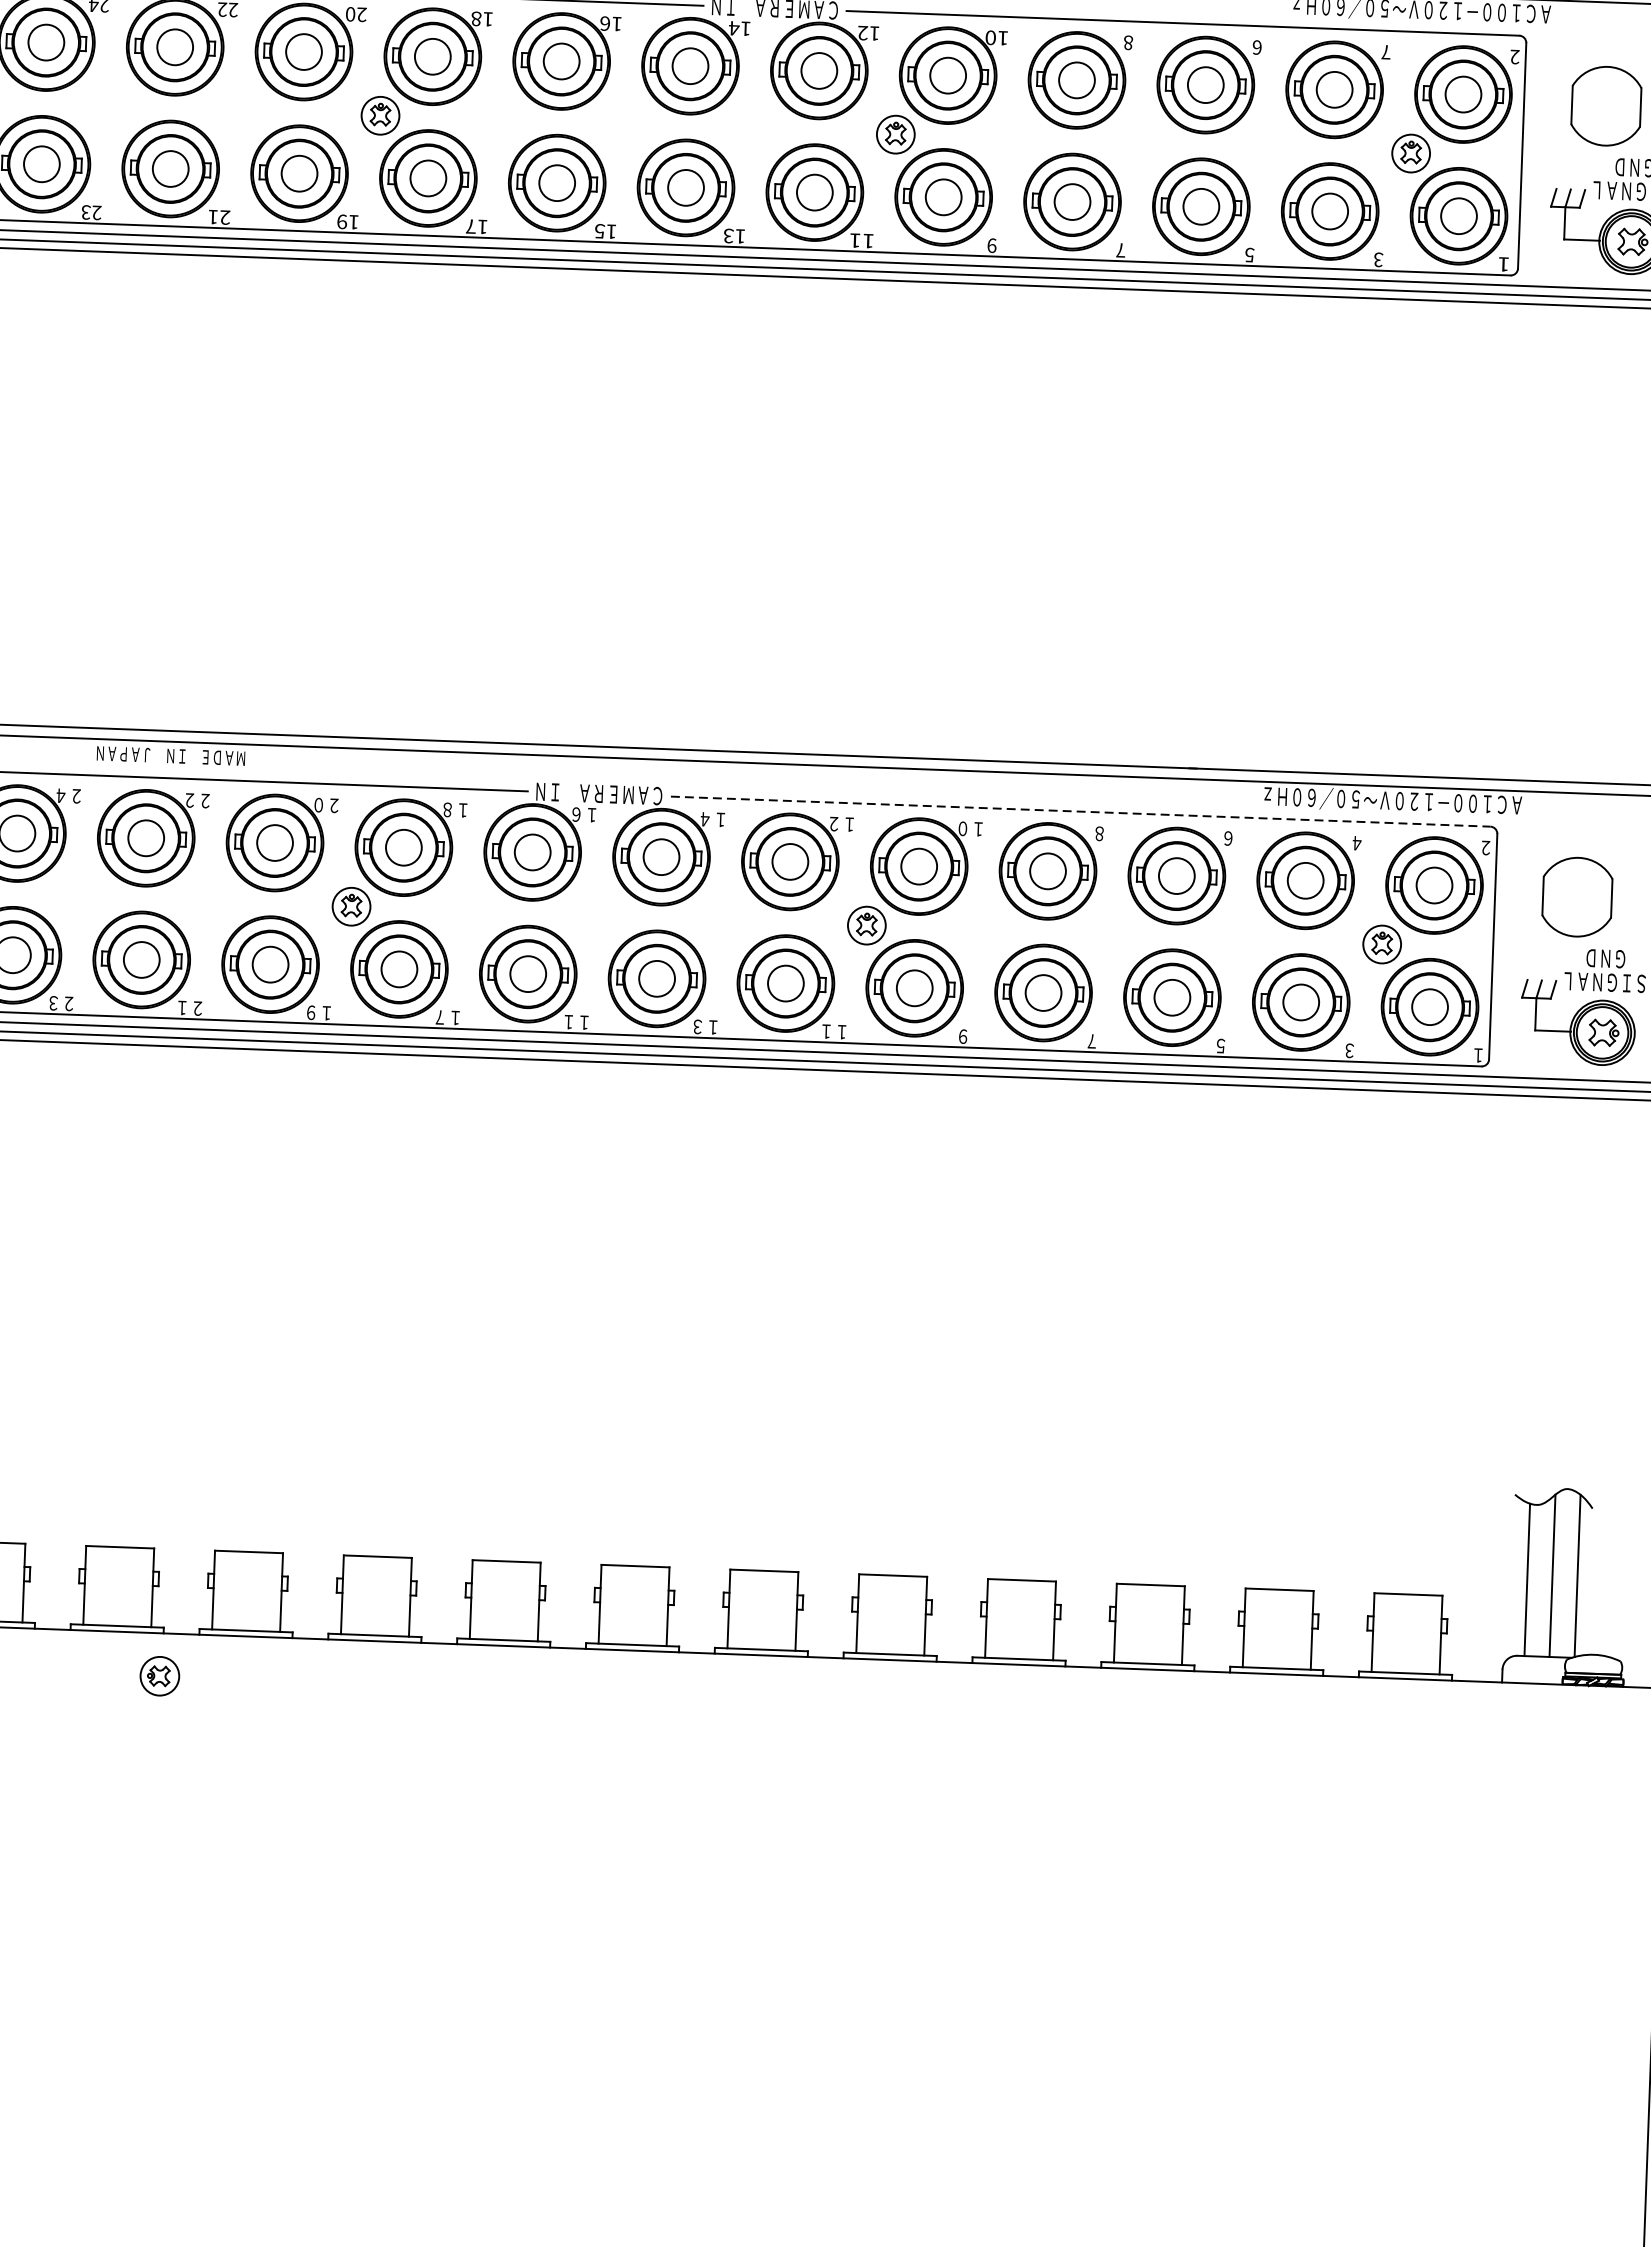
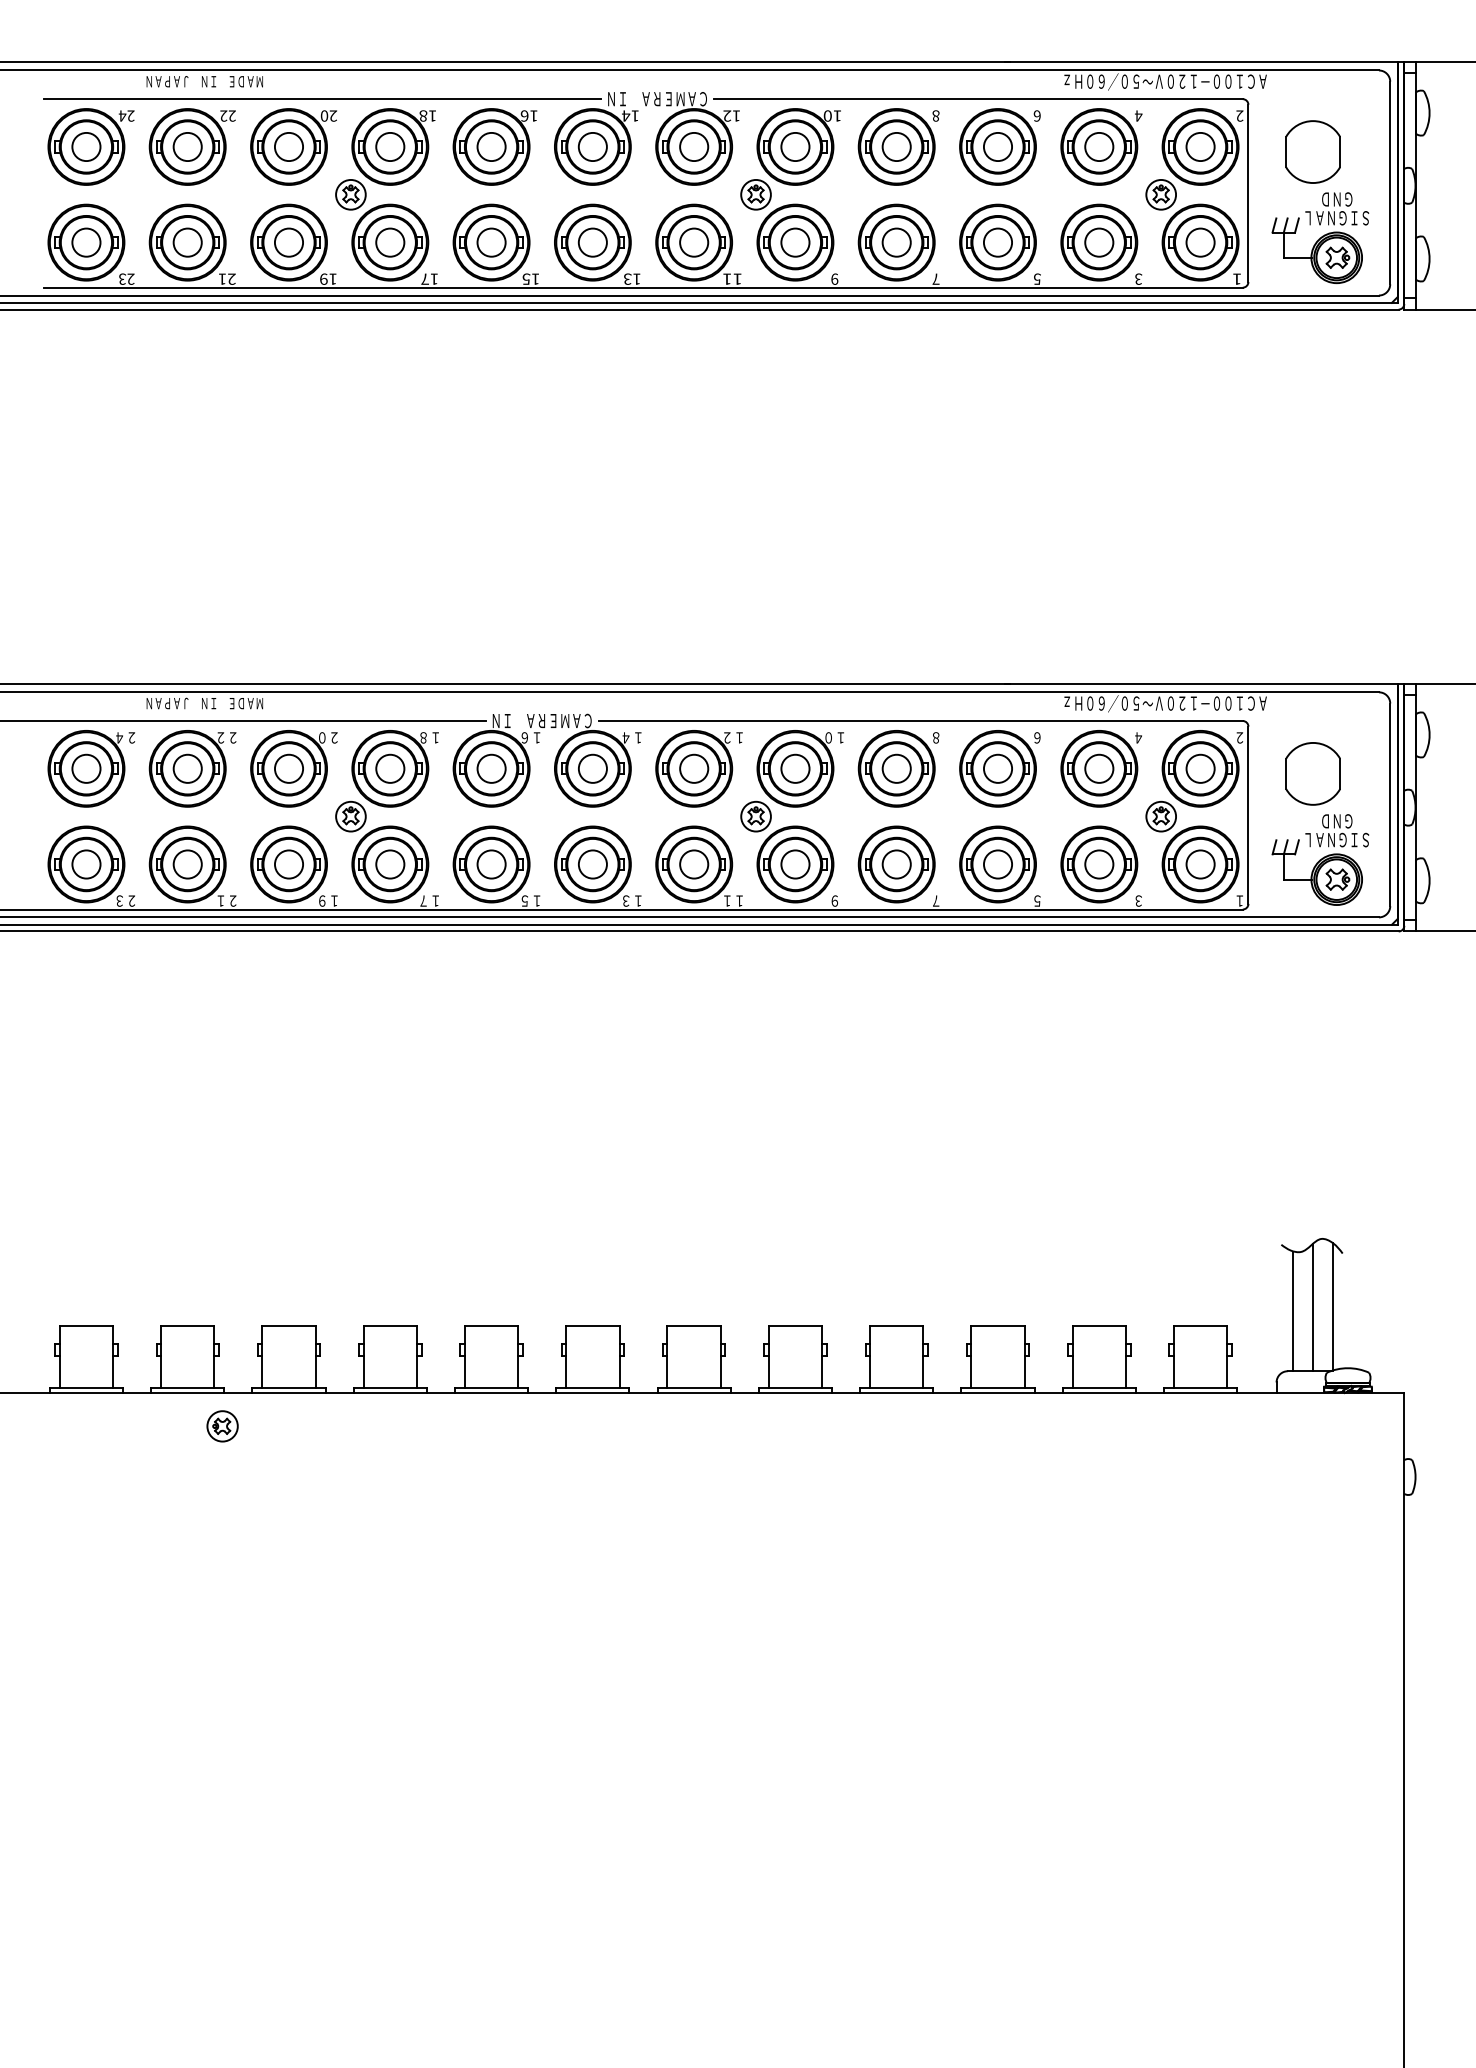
text: (1385, 51) -> (1138, 115), 7 -> 4
line: (1081, 812) -> (921, 721), dashed -> solid
text: (568, 1021) -> (524, 900), １１ -> １５

